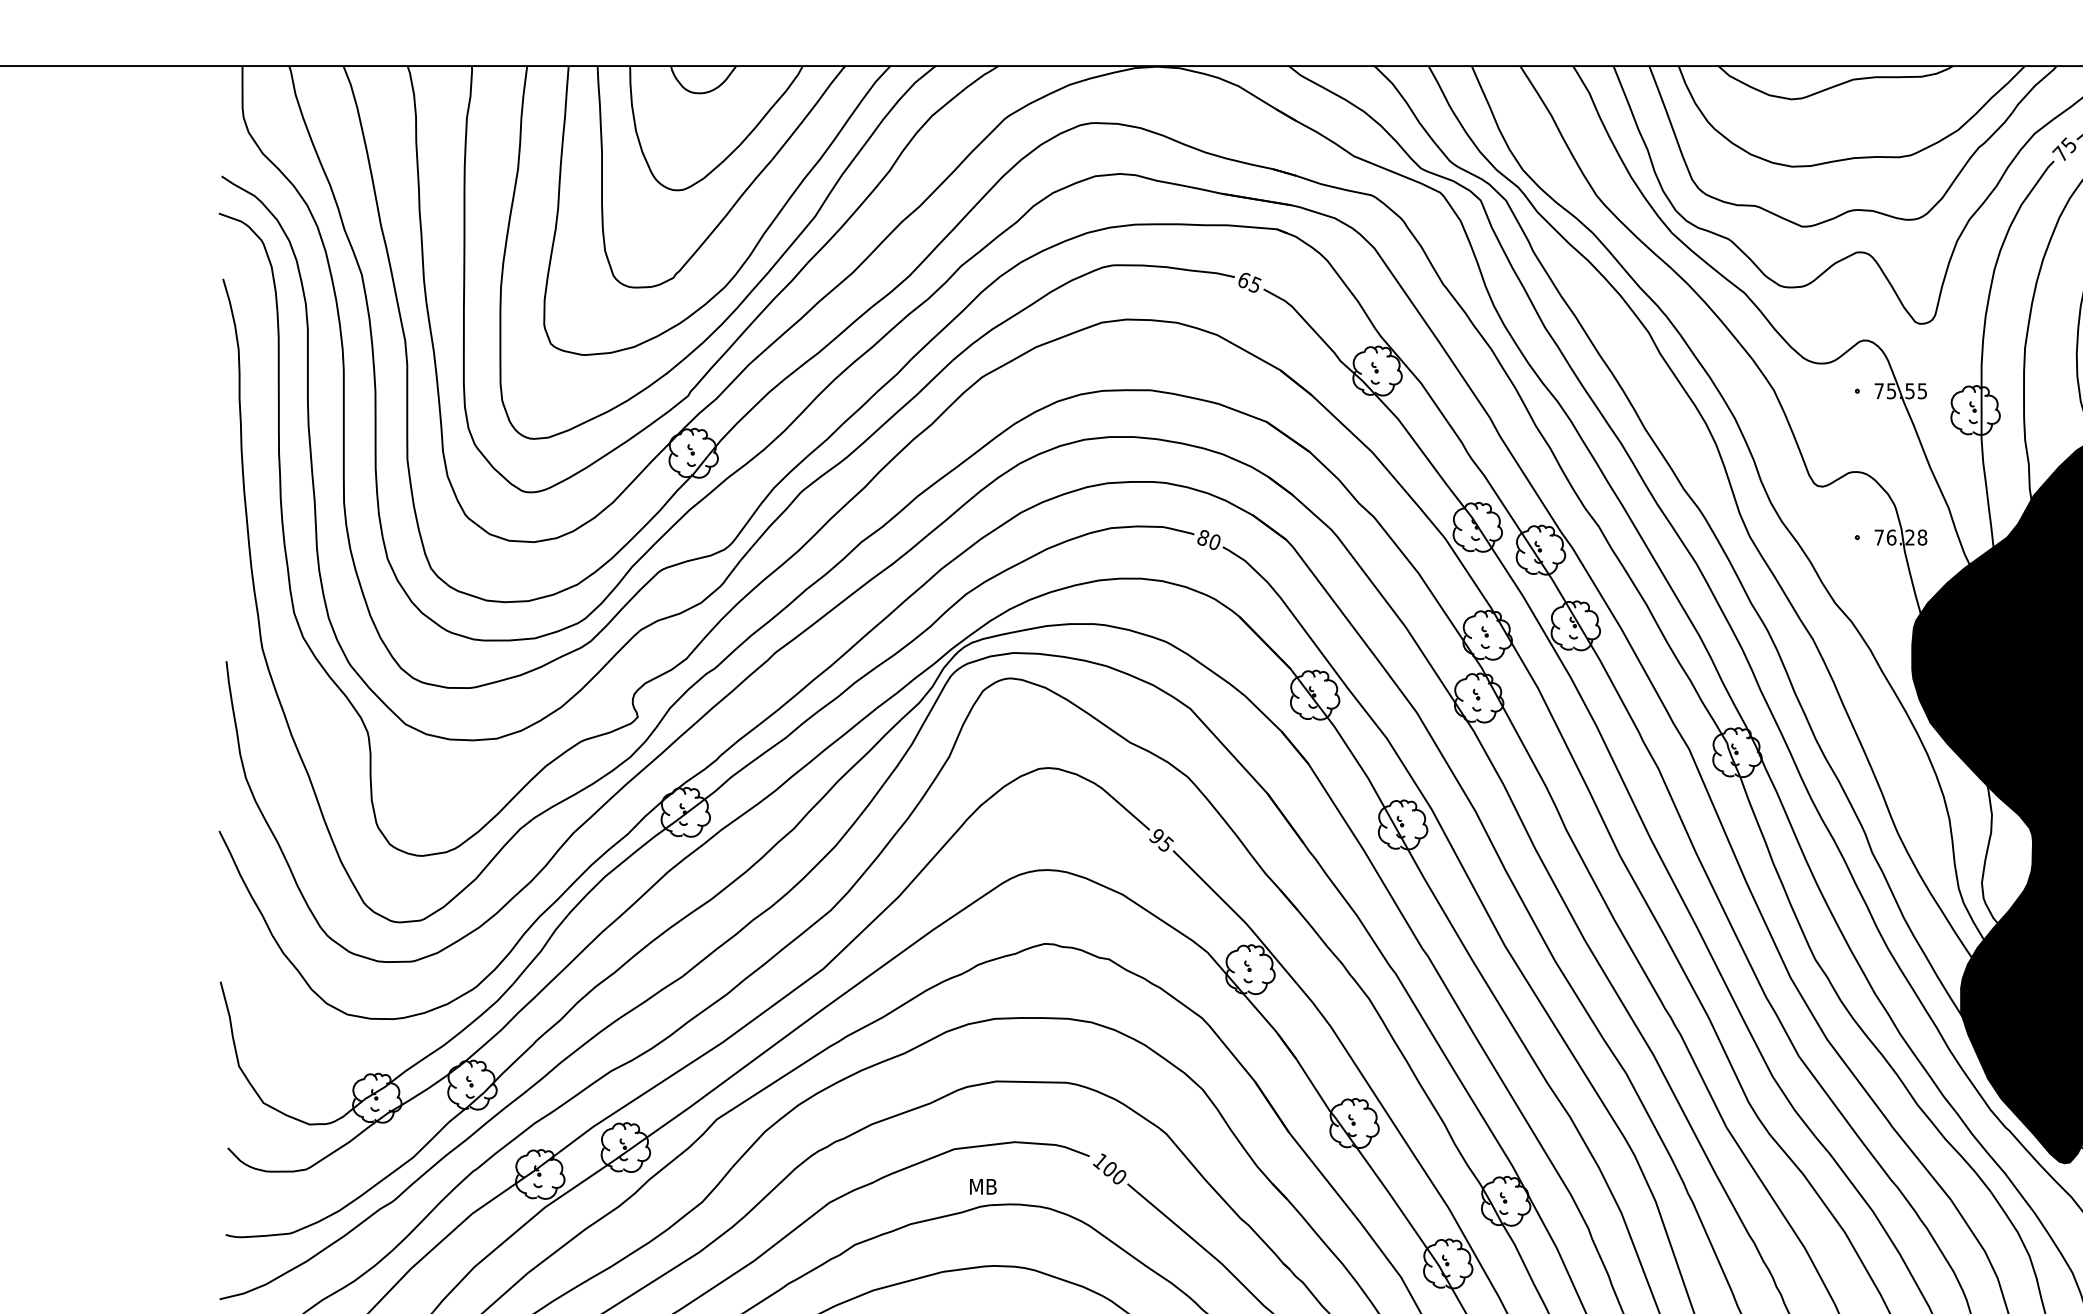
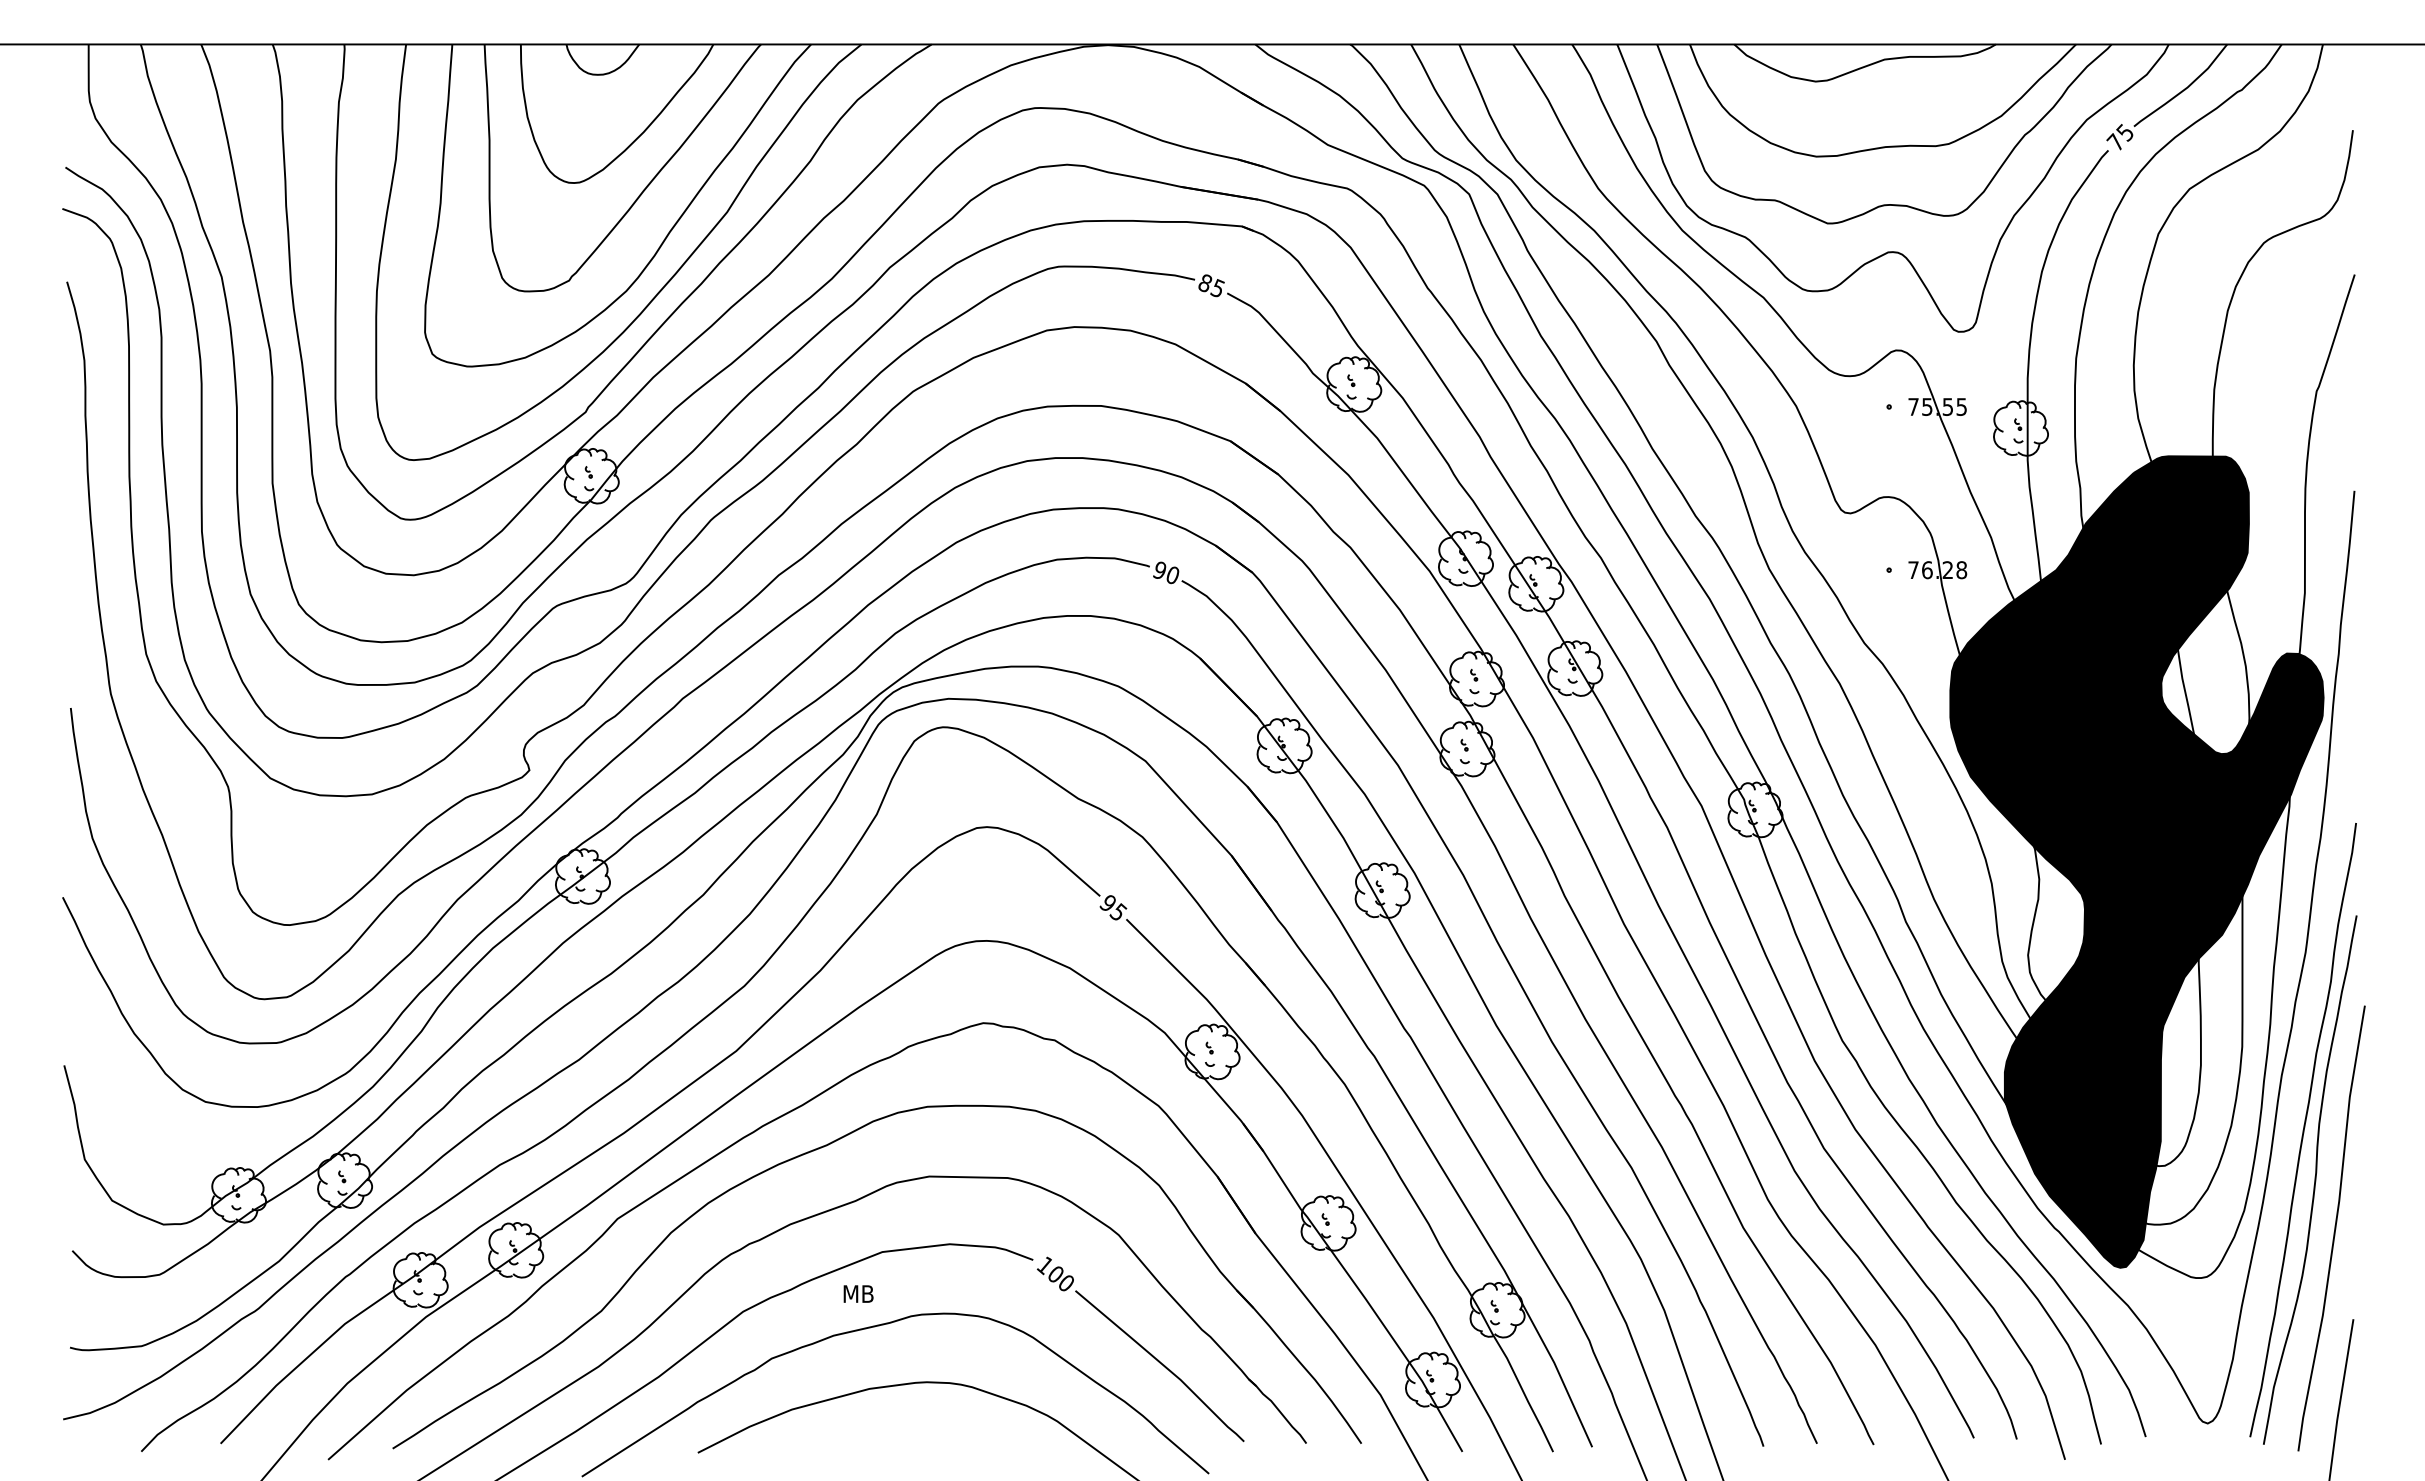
text: (1244, 279) -> (1205, 282), 65 -> 85
text: (1202, 537) -> (1159, 570), 80 -> 90
text: (983, 1186) -> (858, 1293), moved

